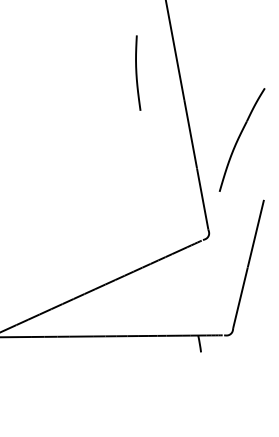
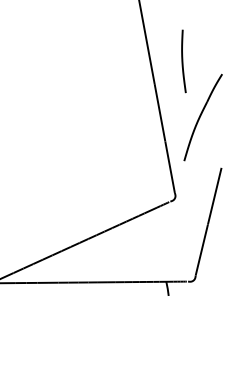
curve: (137, 73) -> (183, 61), moved

